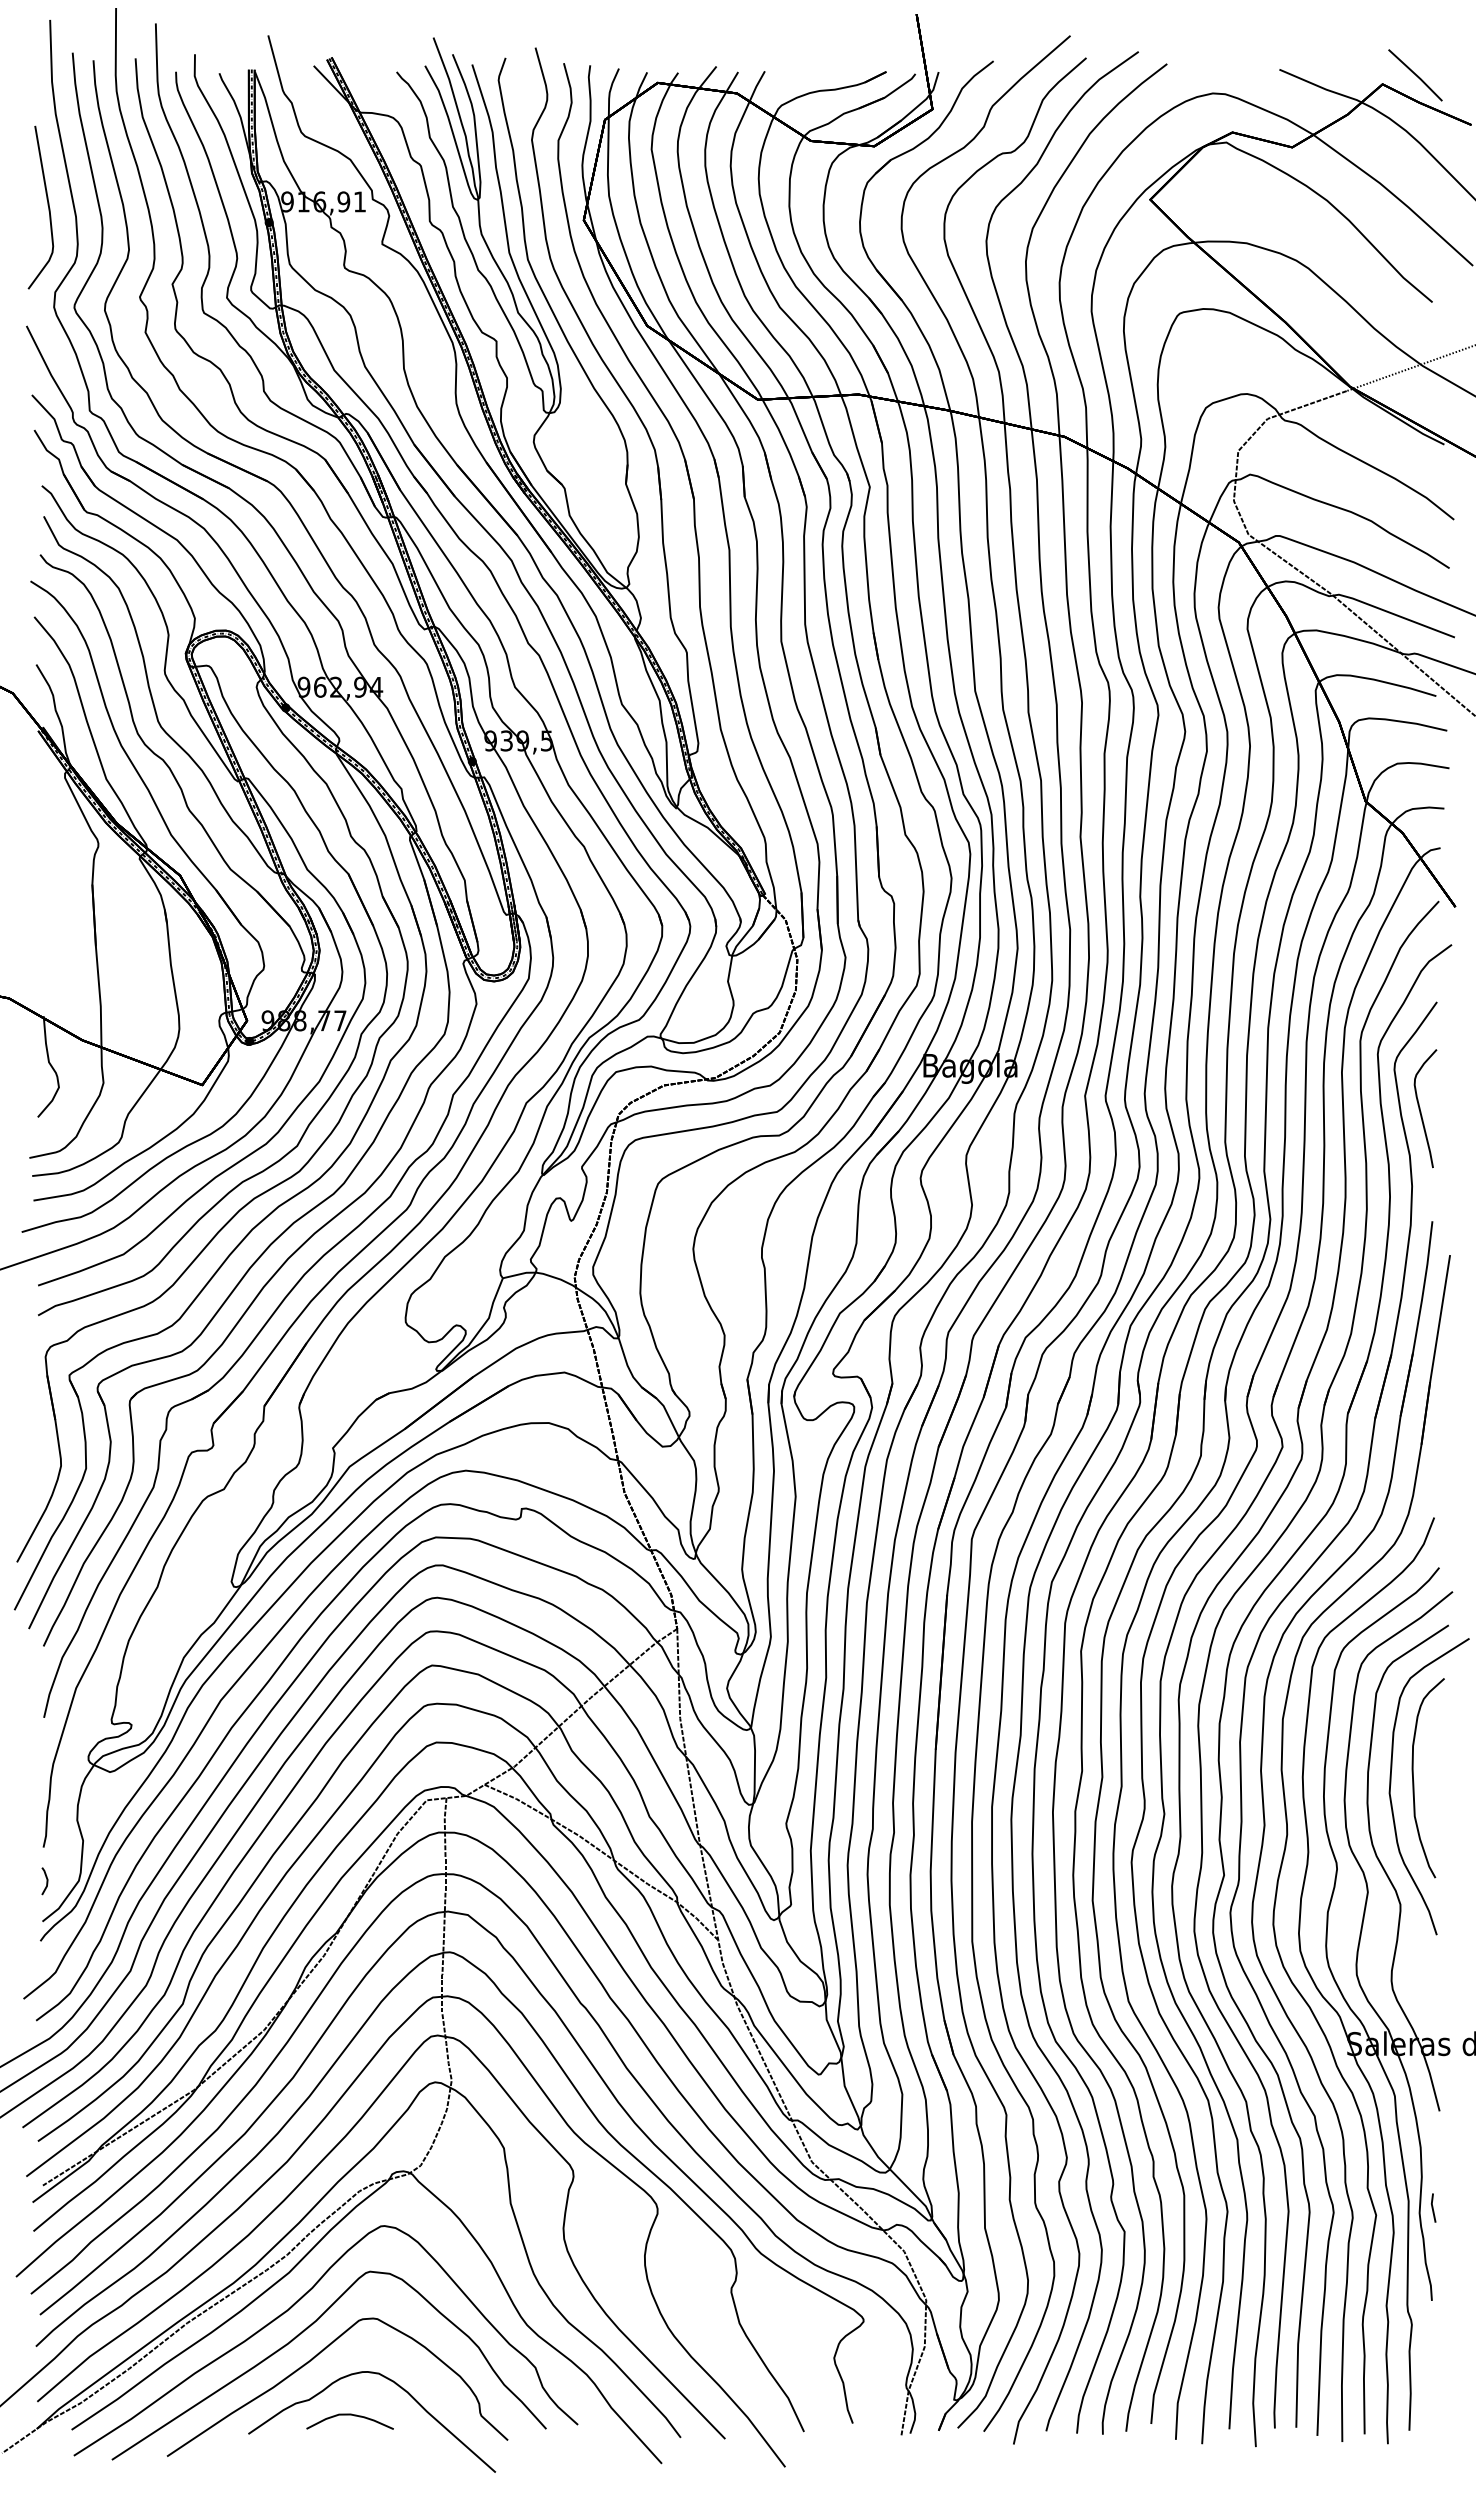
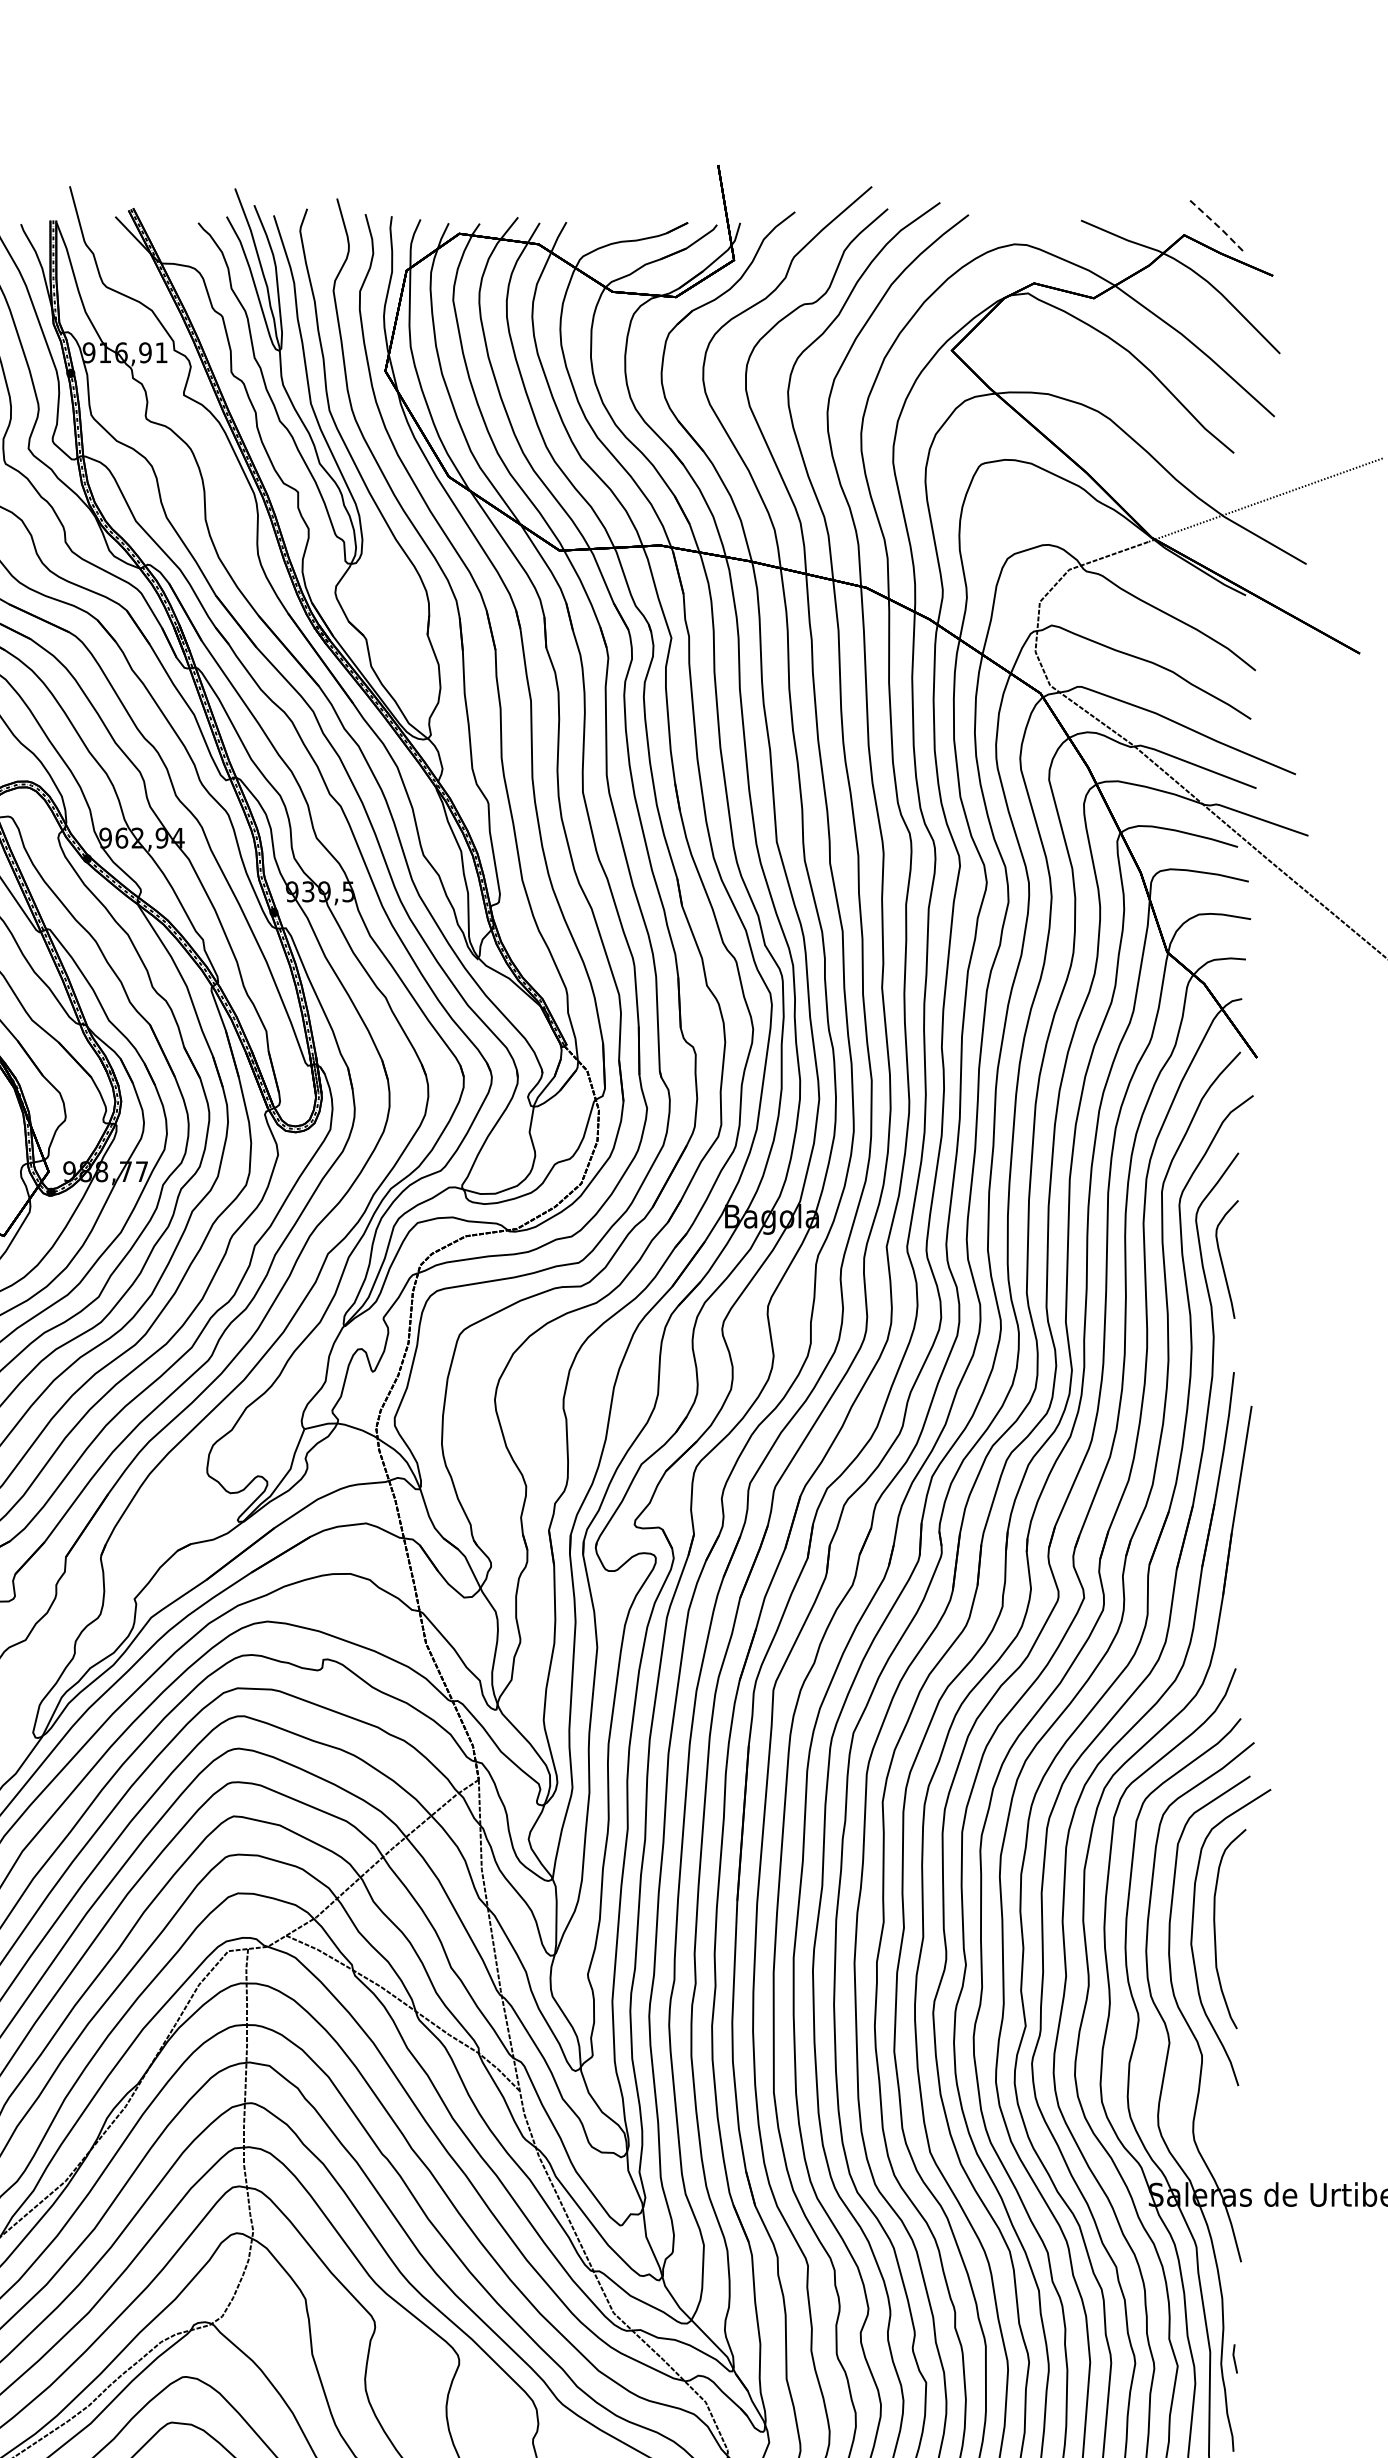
line: (1416, 75) -> (1218, 226), solid -> dashed

